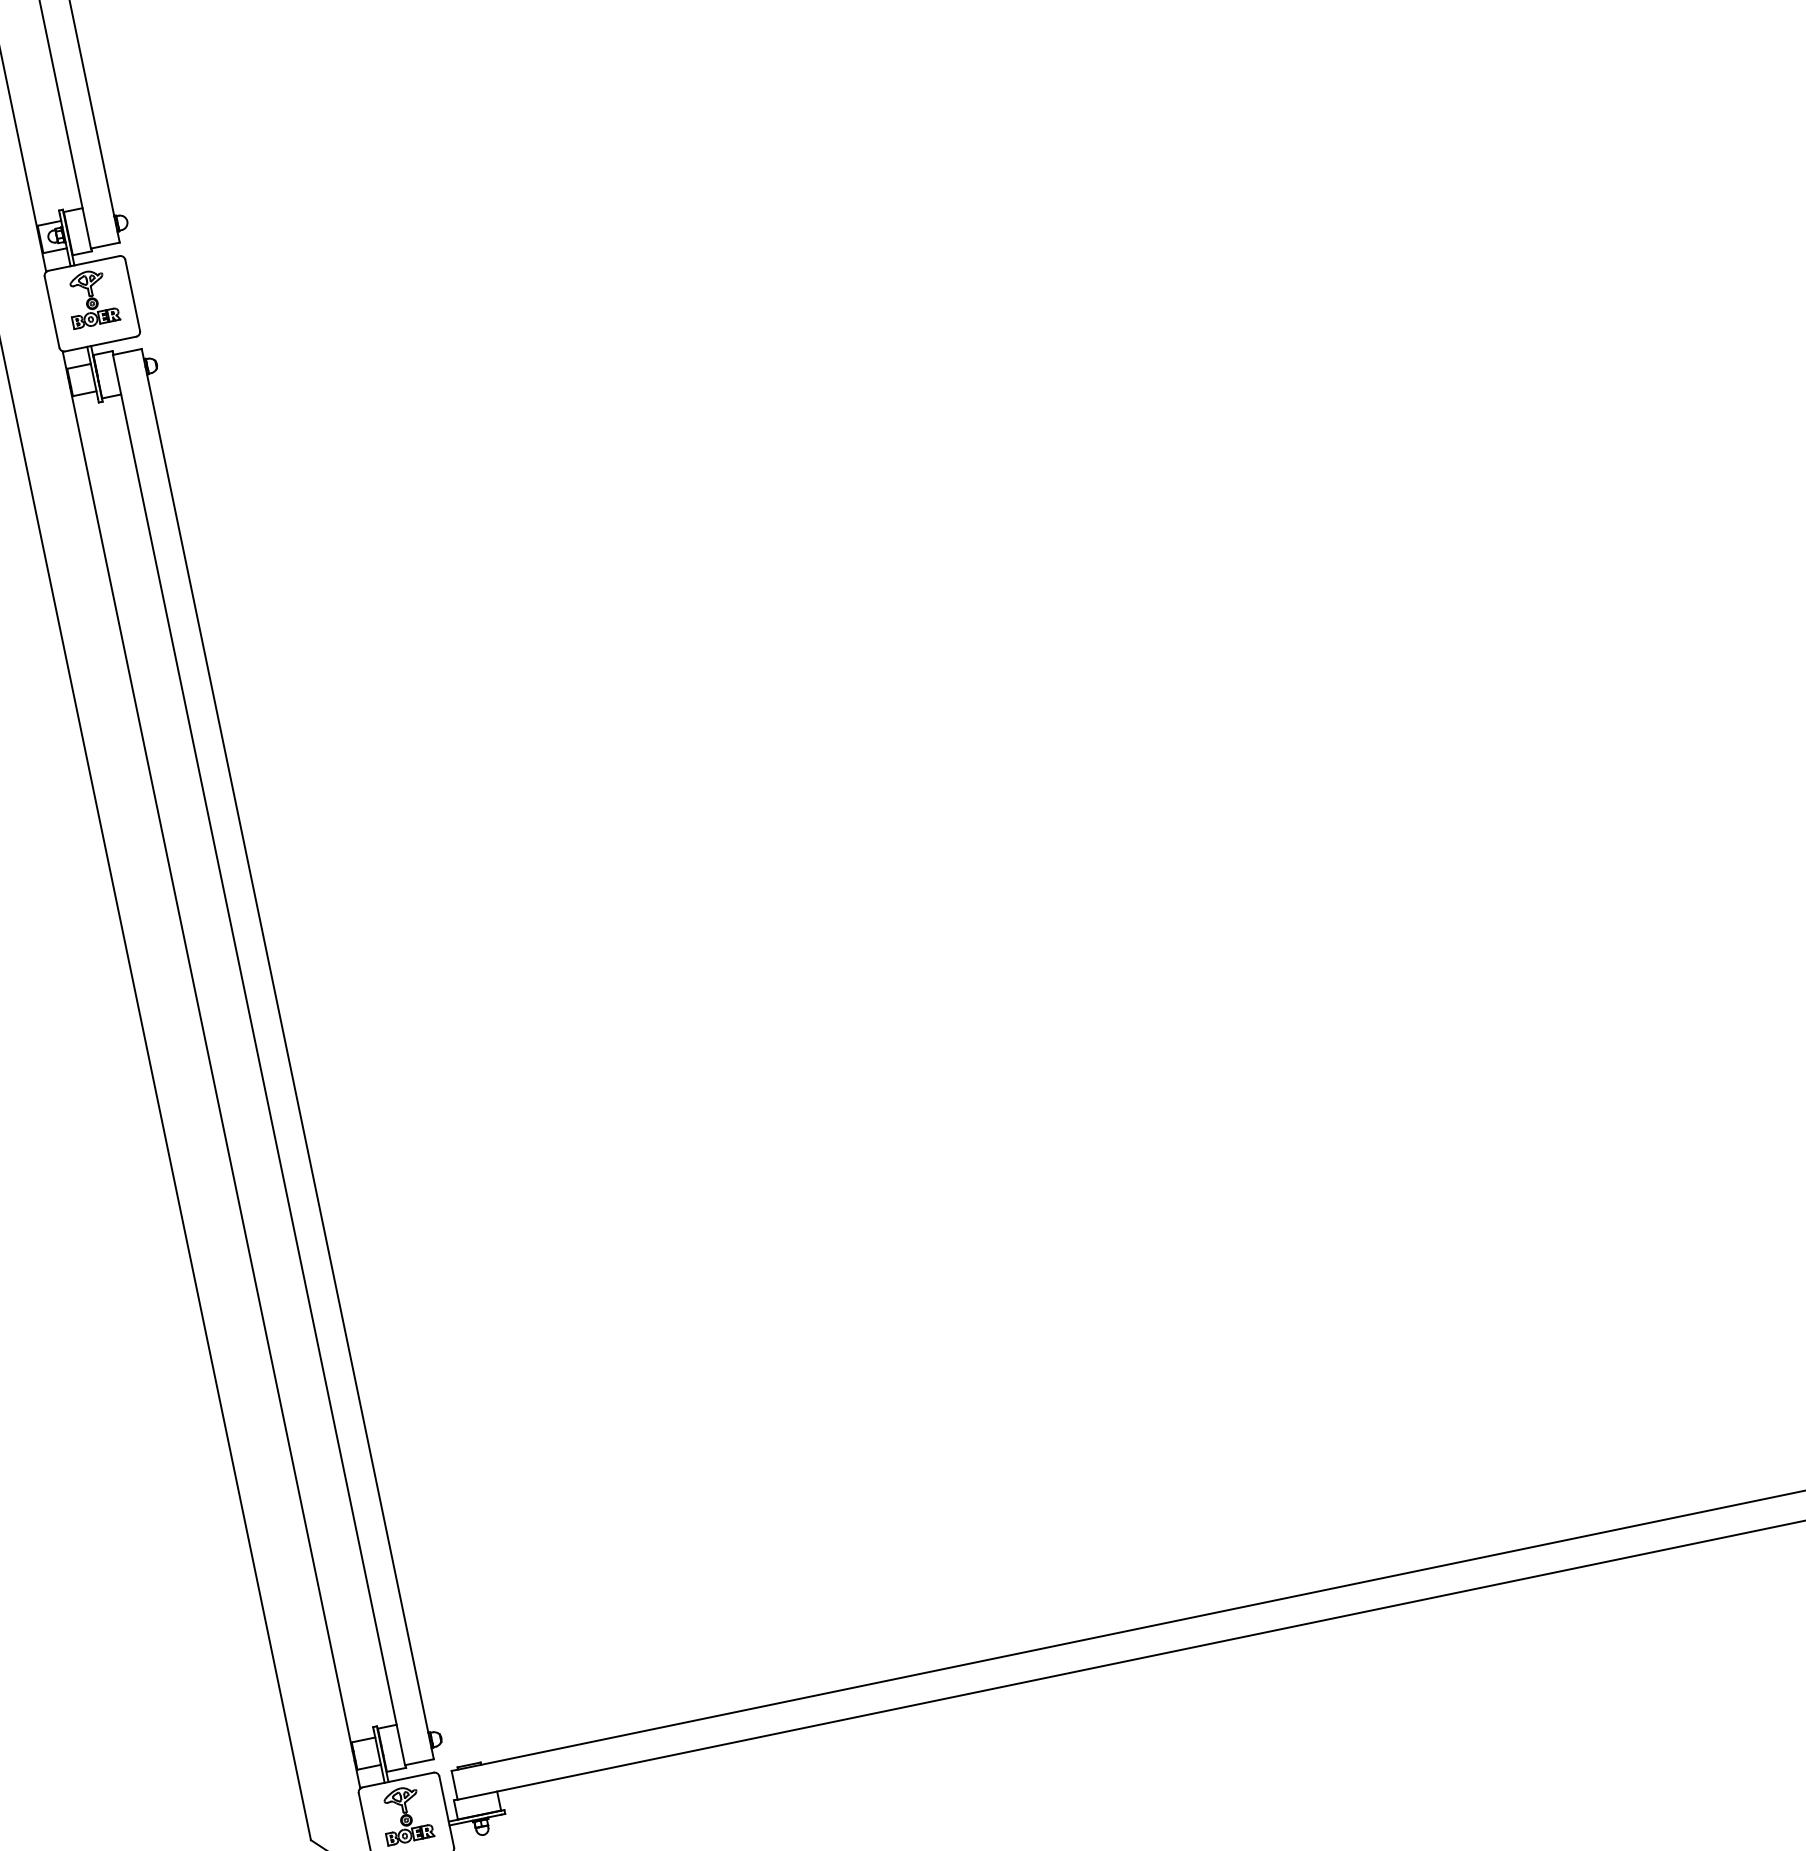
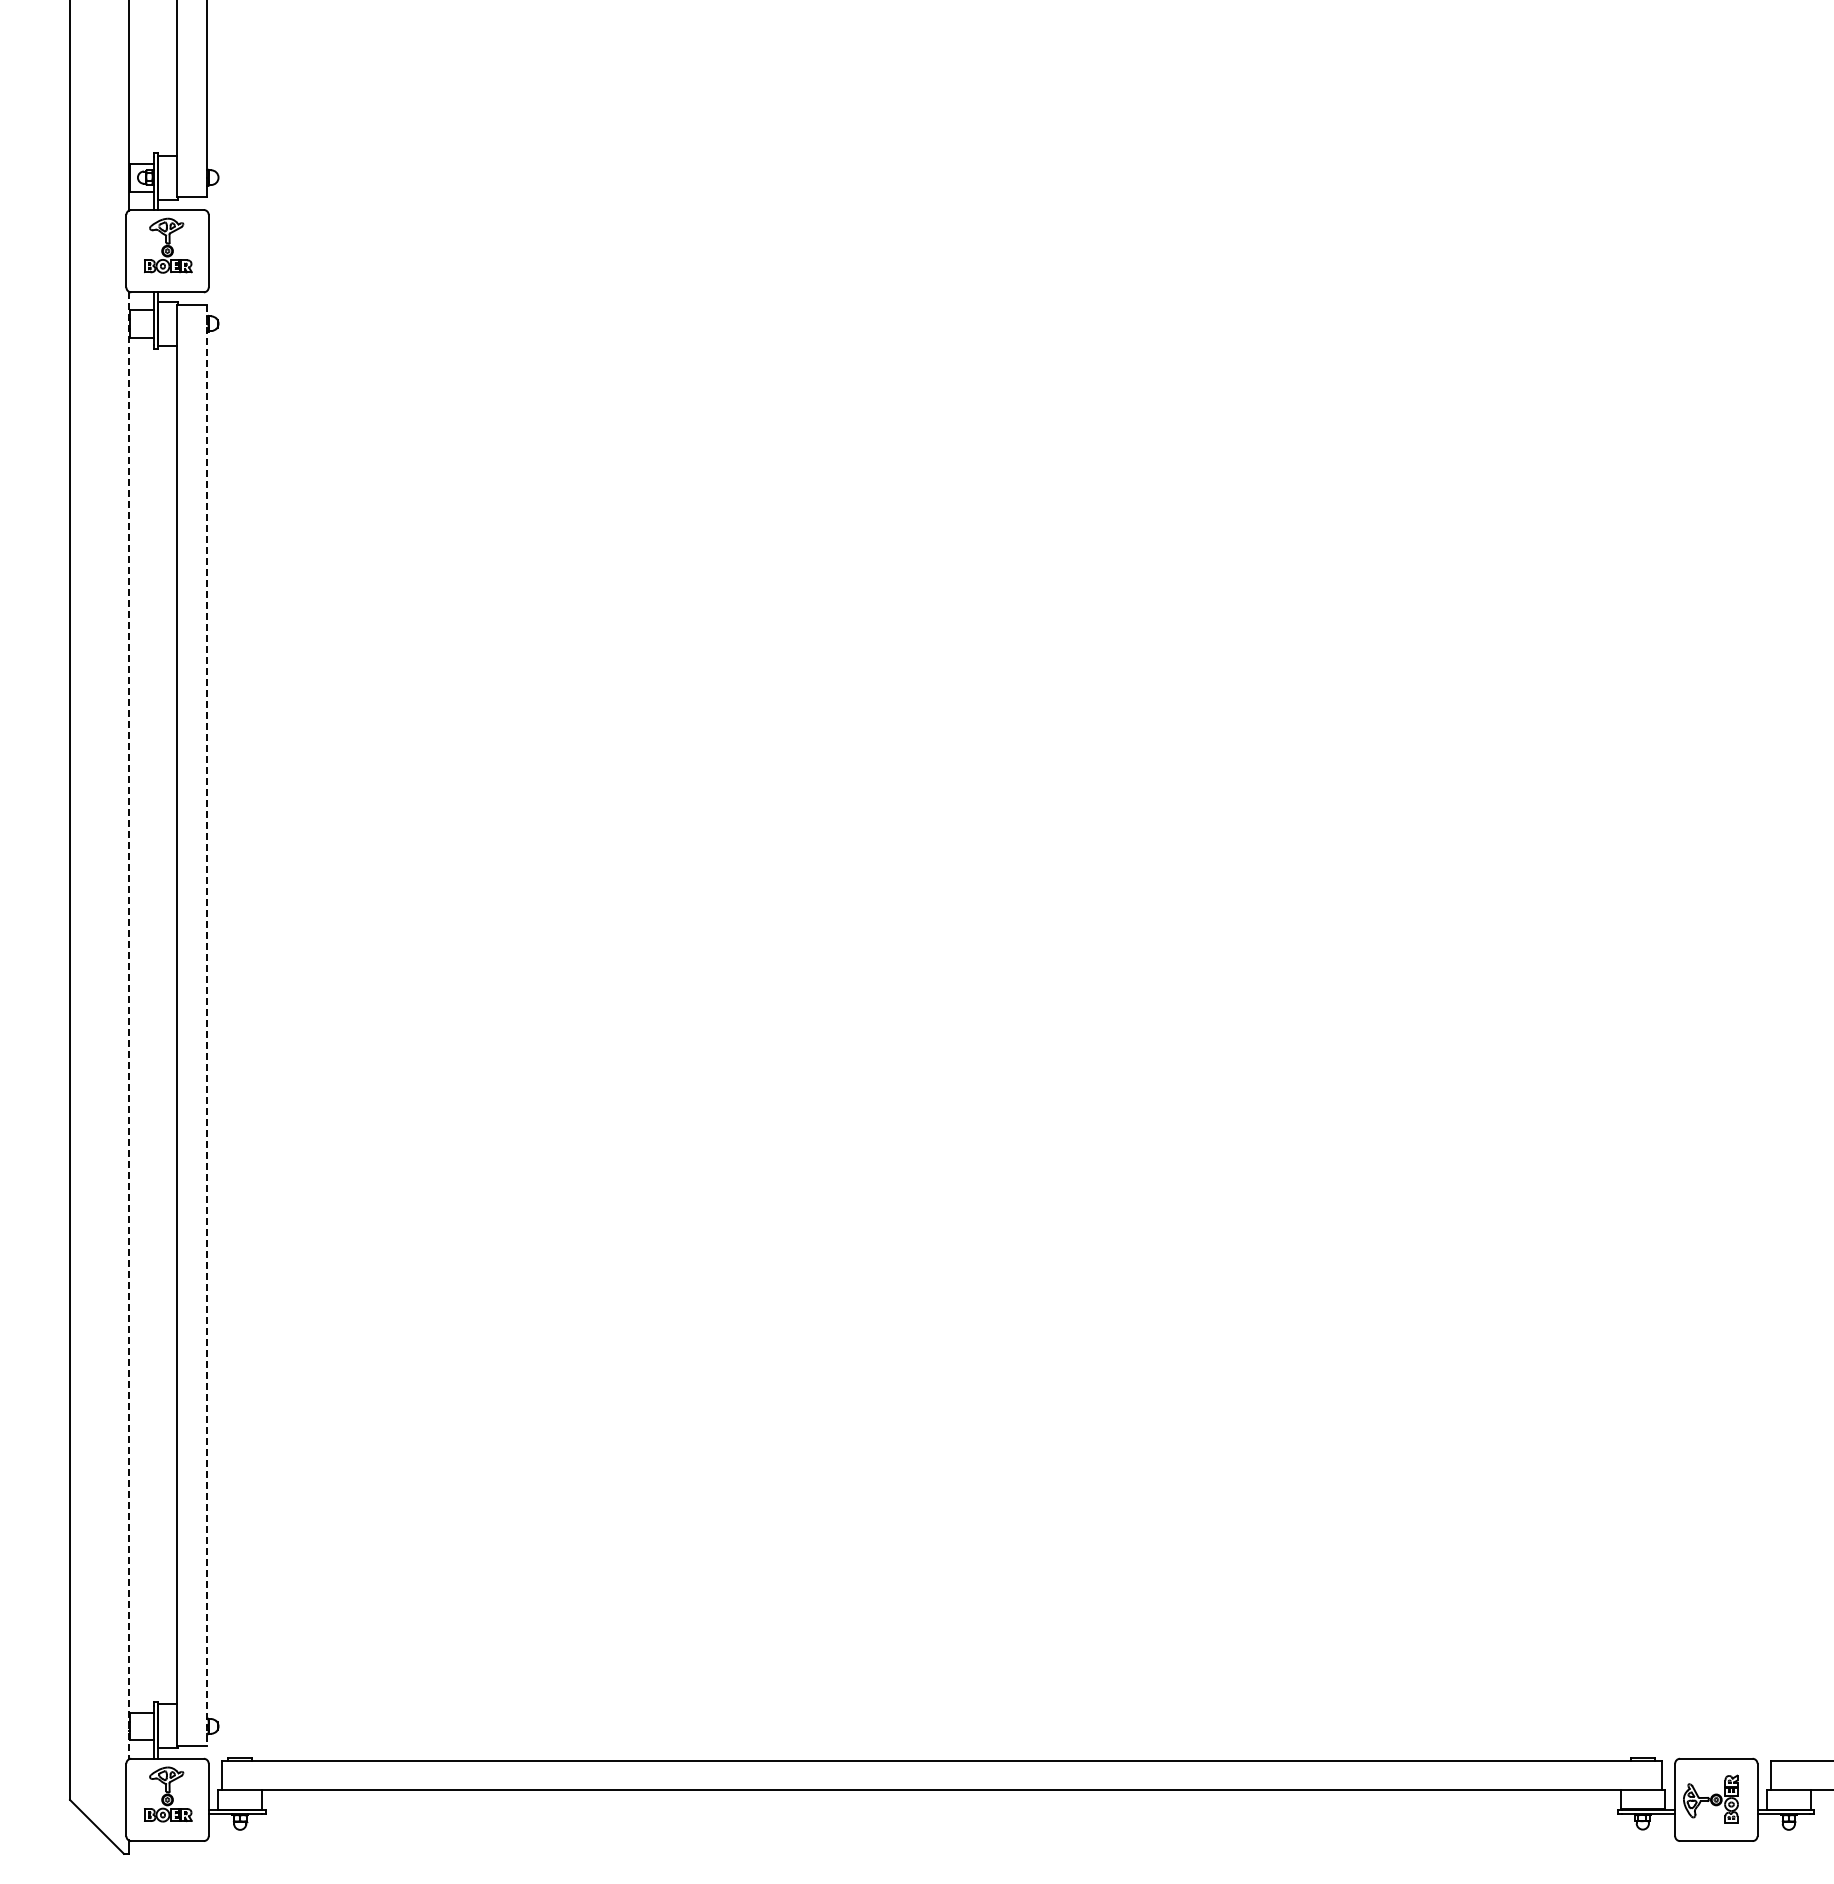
line: (287, 1055) -> (206, 1026), solid -> dashed
line: (211, 1069) -> (128, 1025), solid -> dashed

